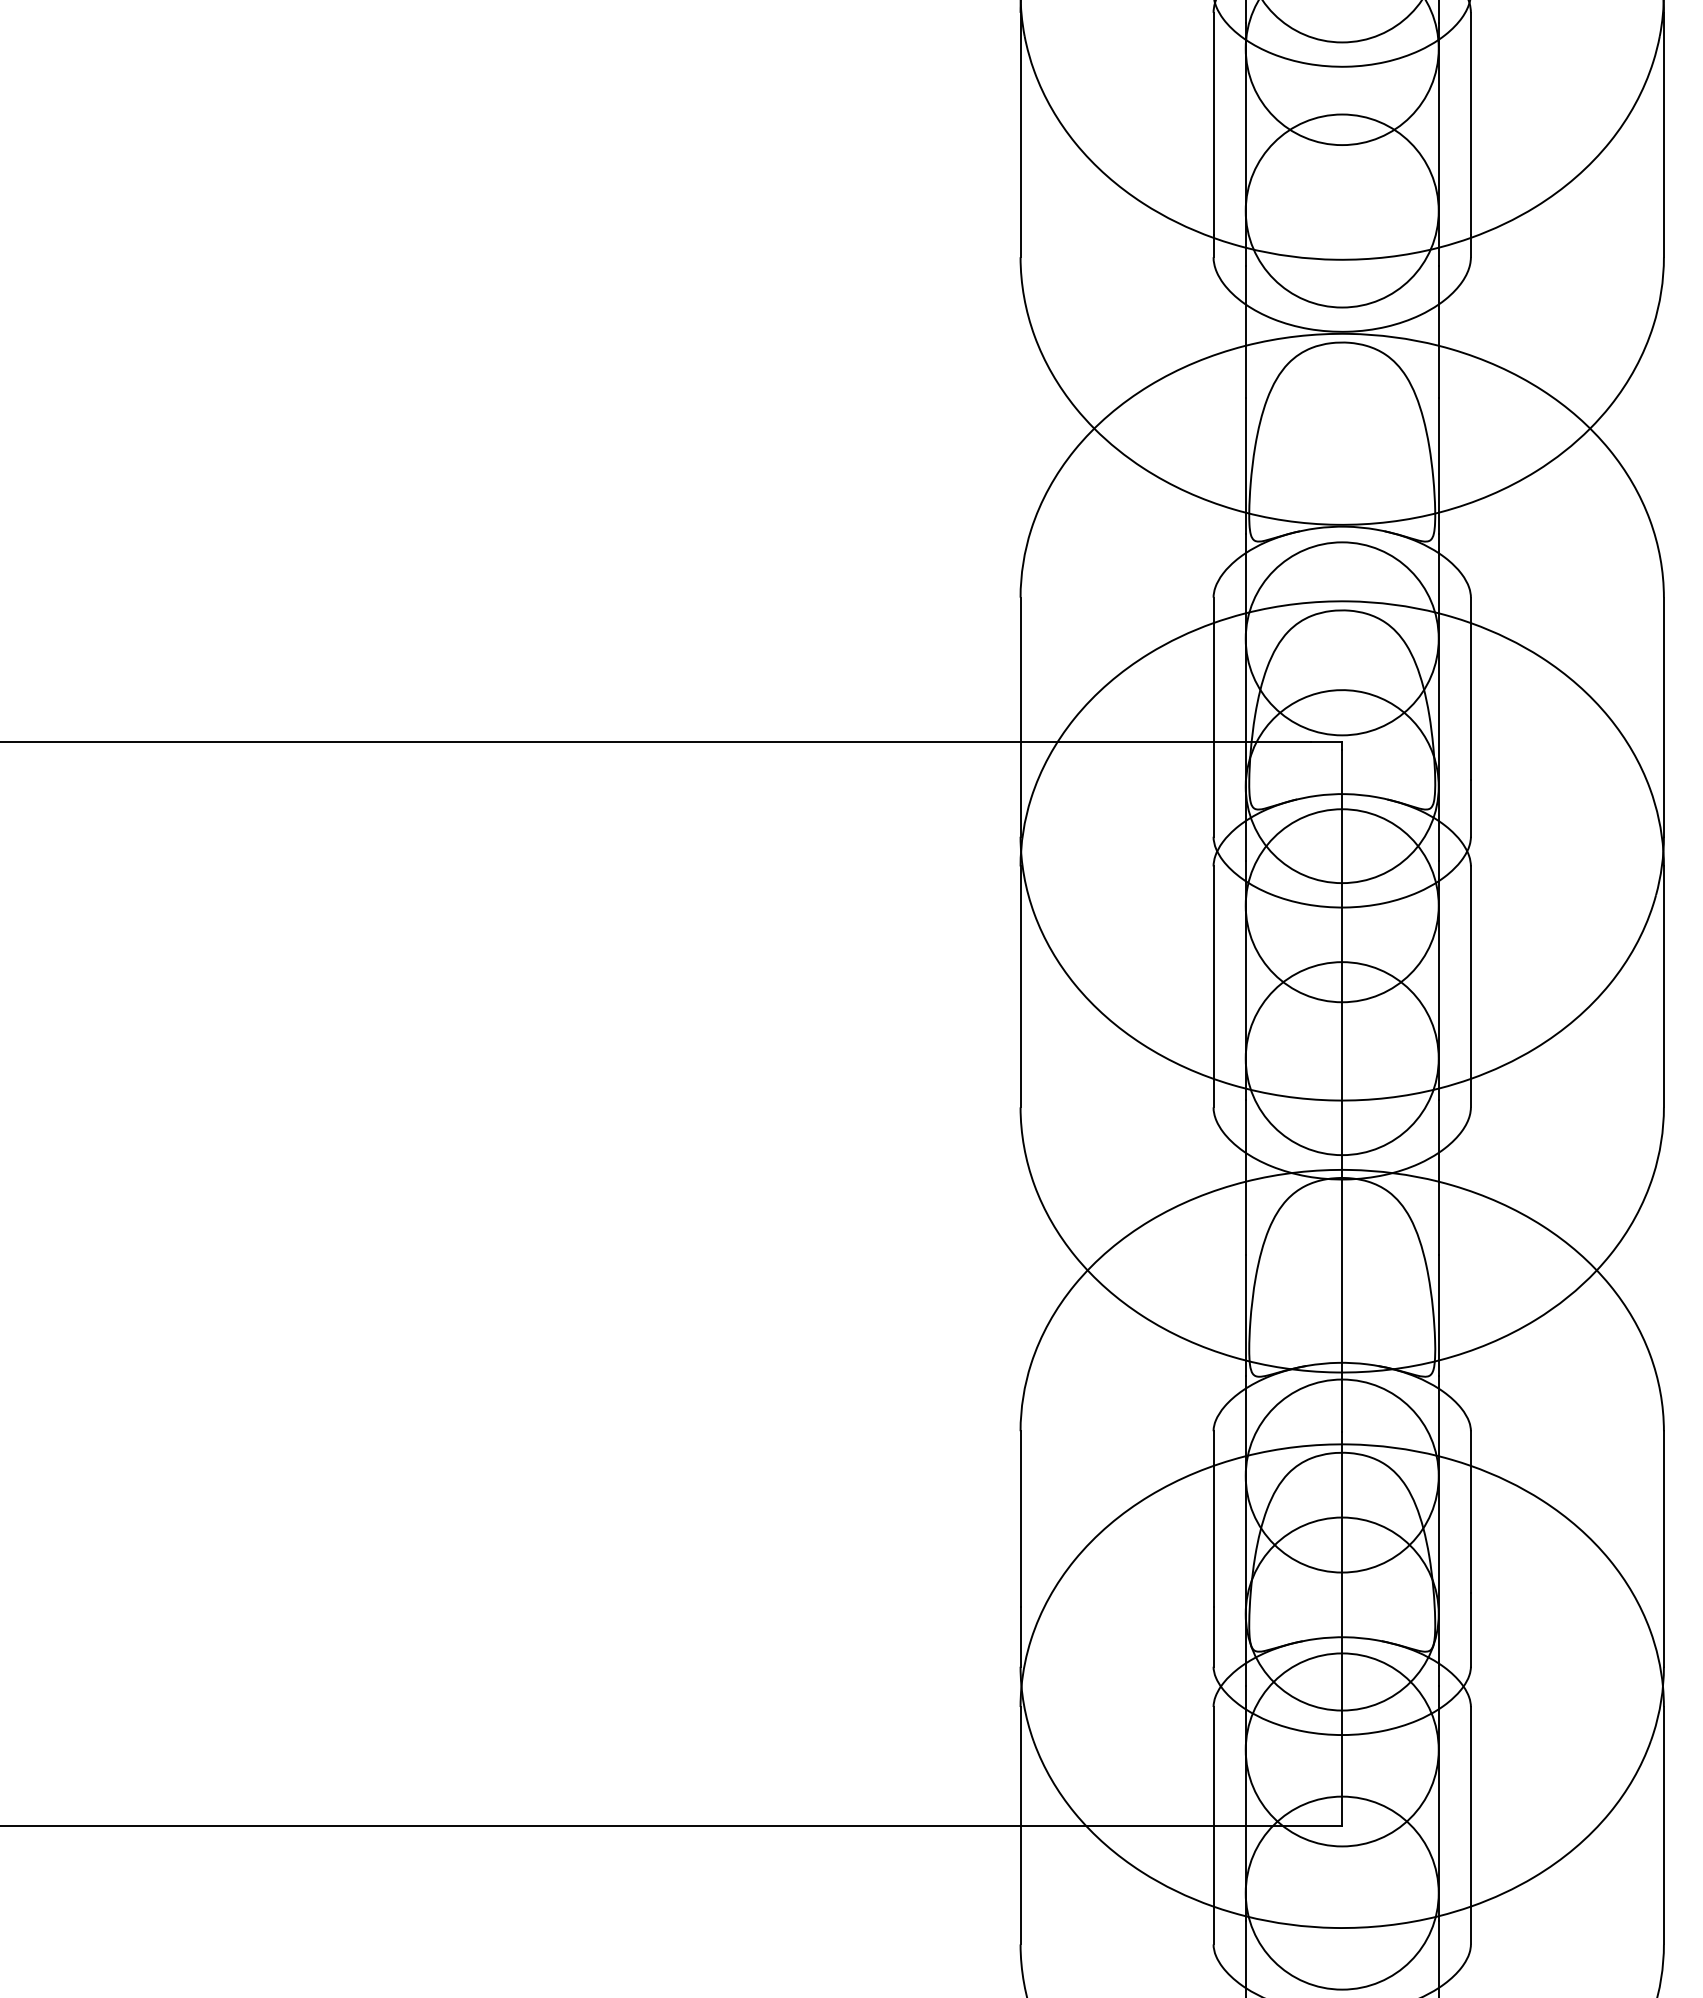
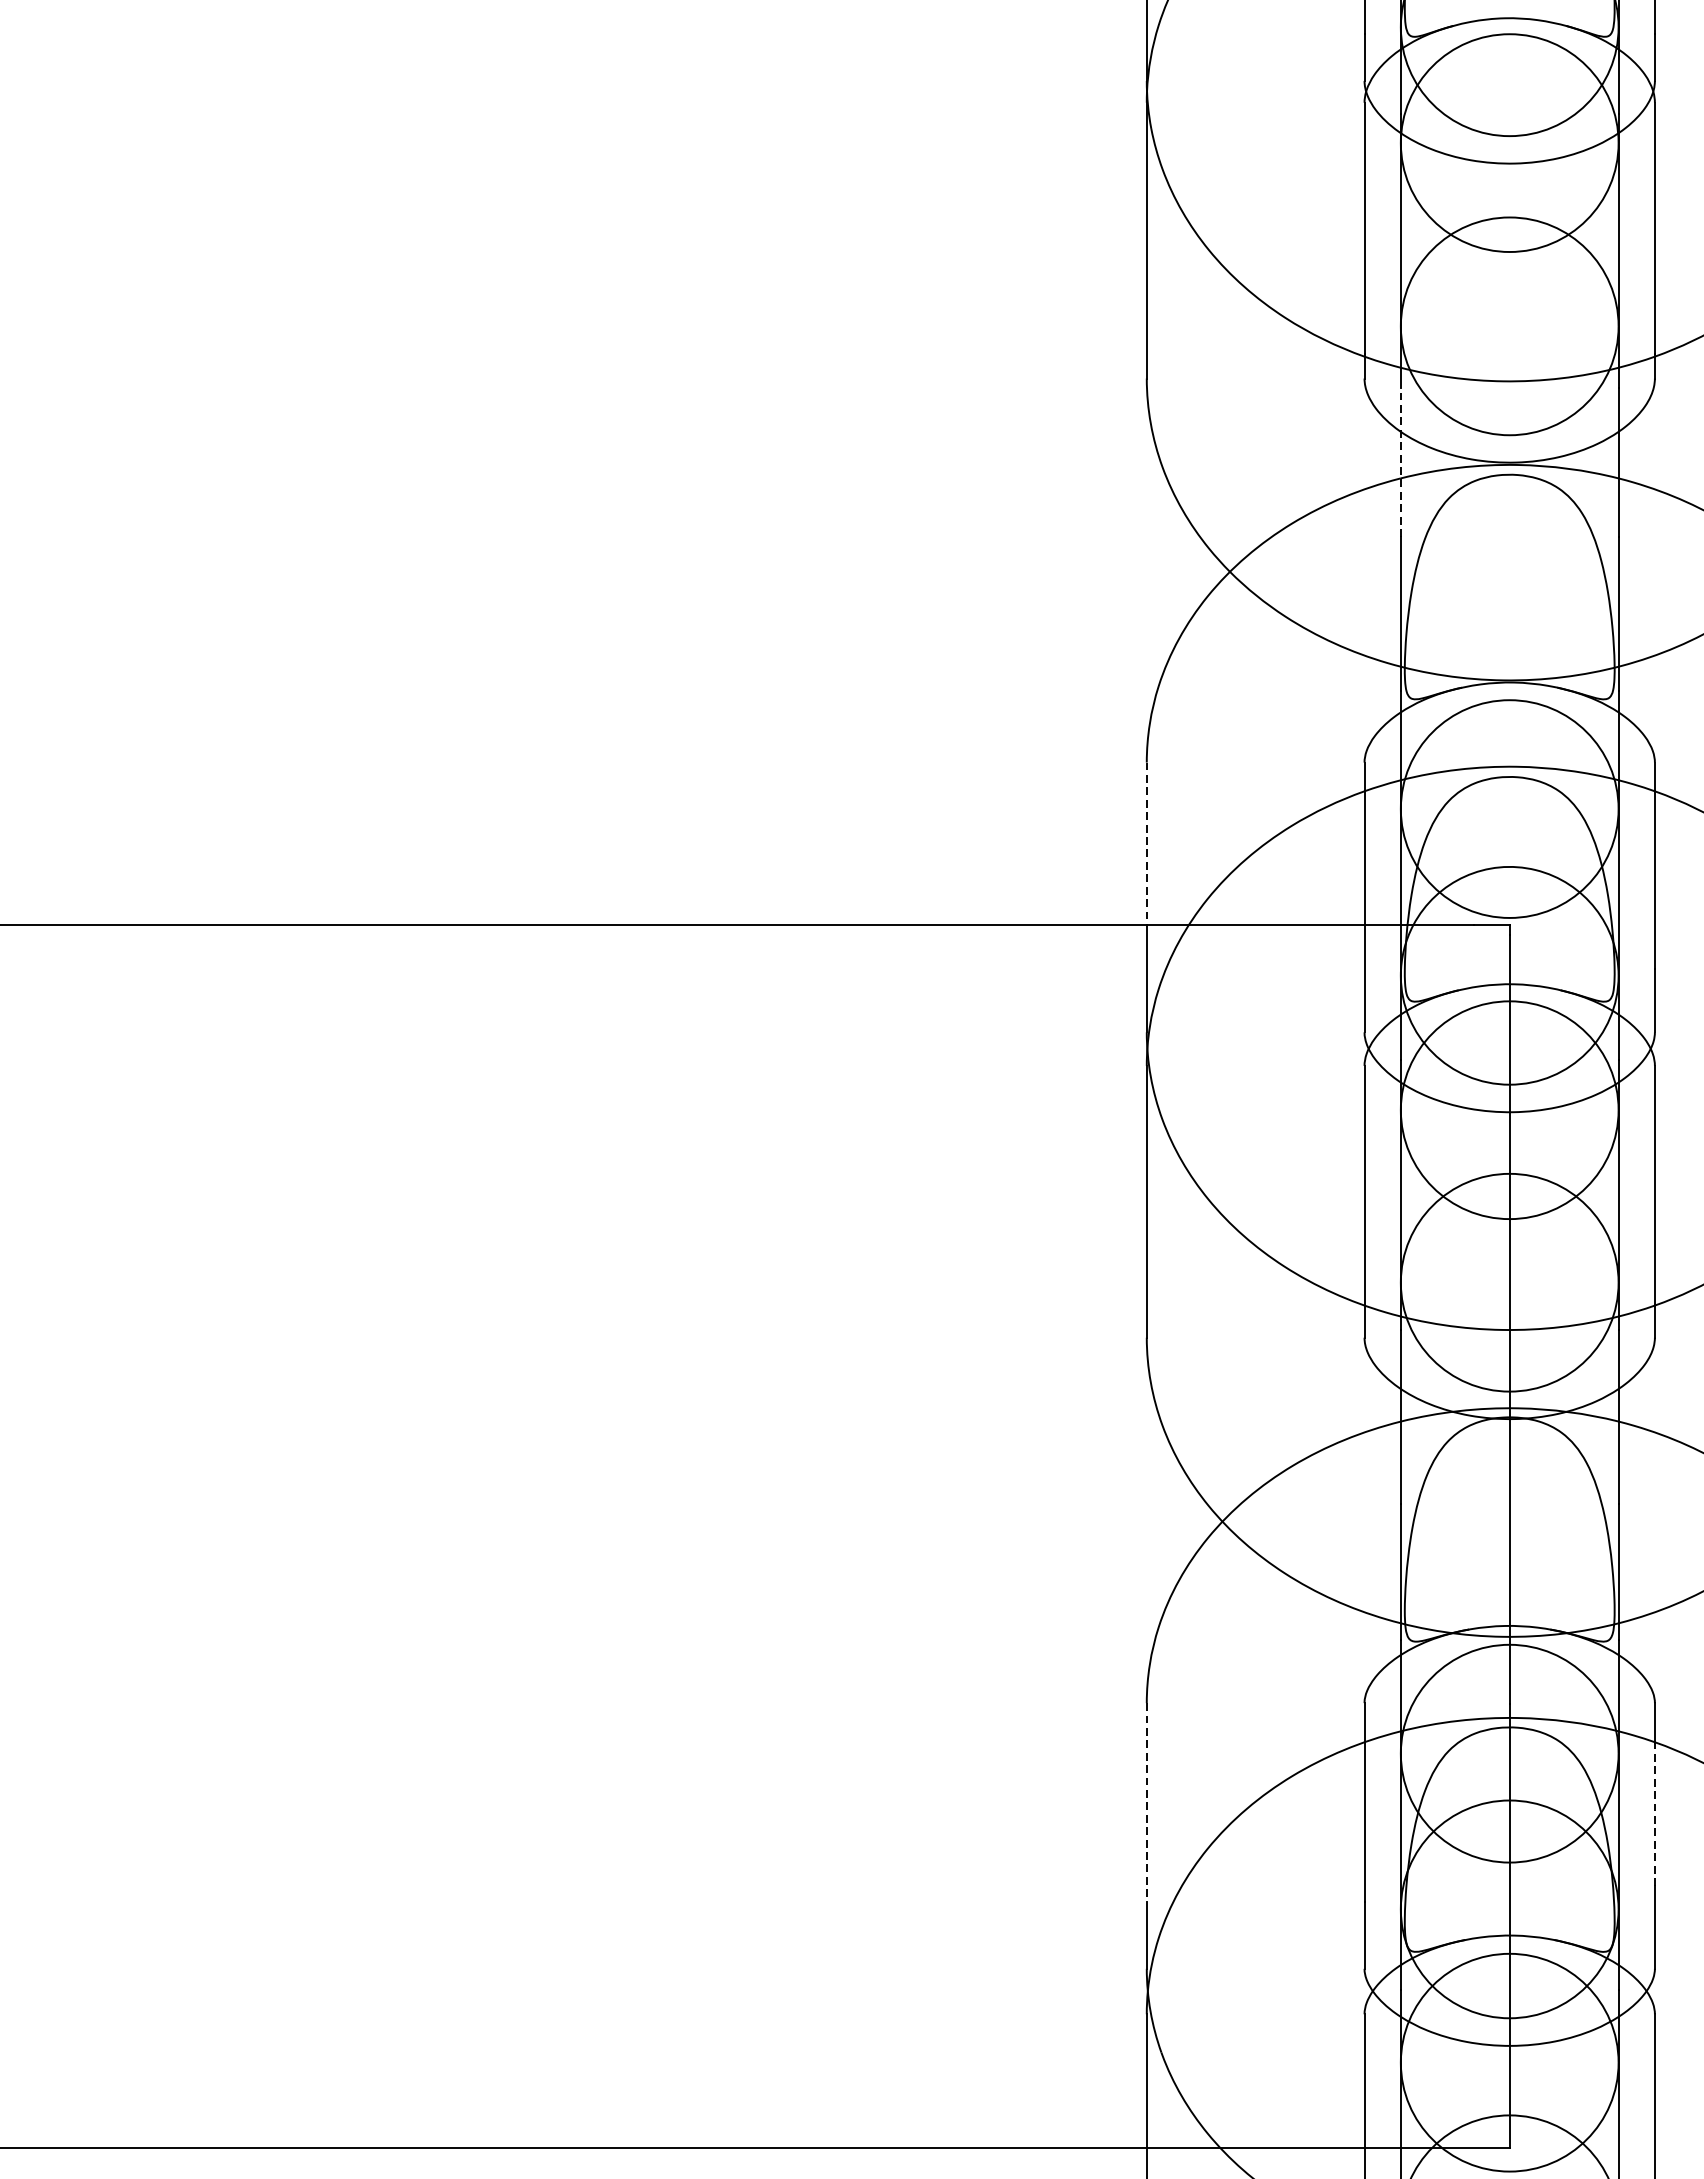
line: (1245, 331) -> (1400, 462), solid -> dashed
line: (1020, 670) -> (1146, 844), solid -> dashed
line: (1020, 1519) -> (1146, 1802), solid -> dashed
line: (1470, 1529) -> (1654, 1813), solid -> dashed

